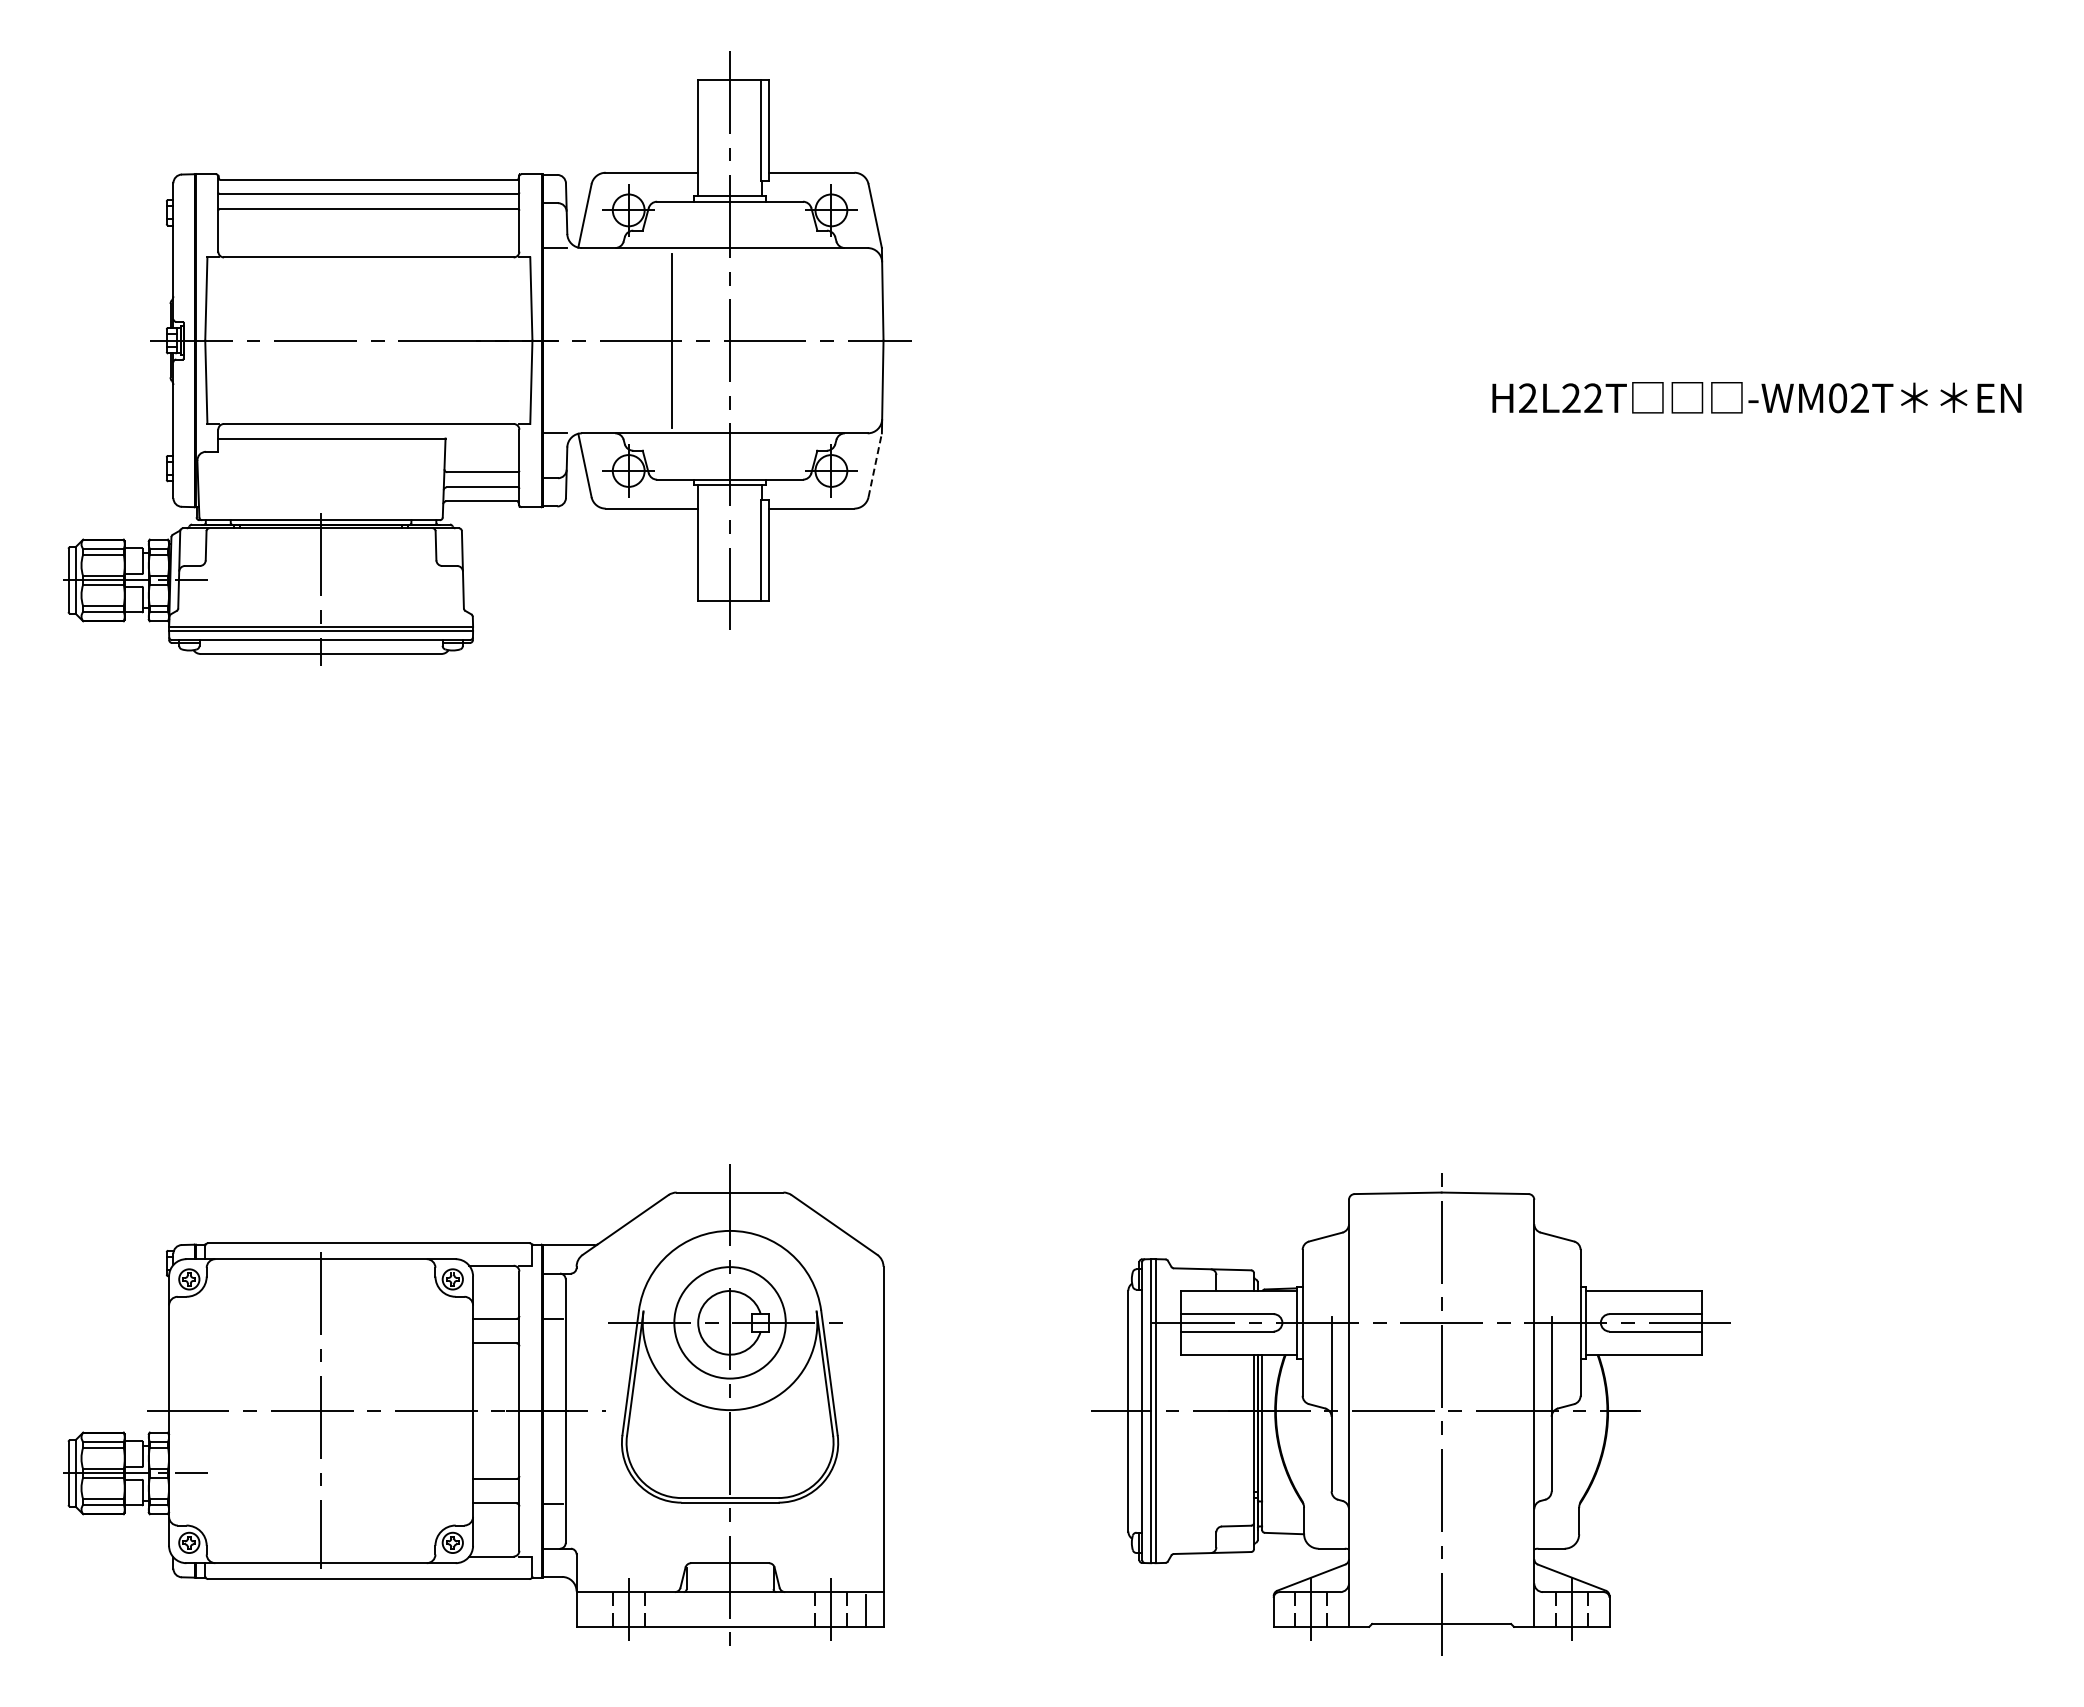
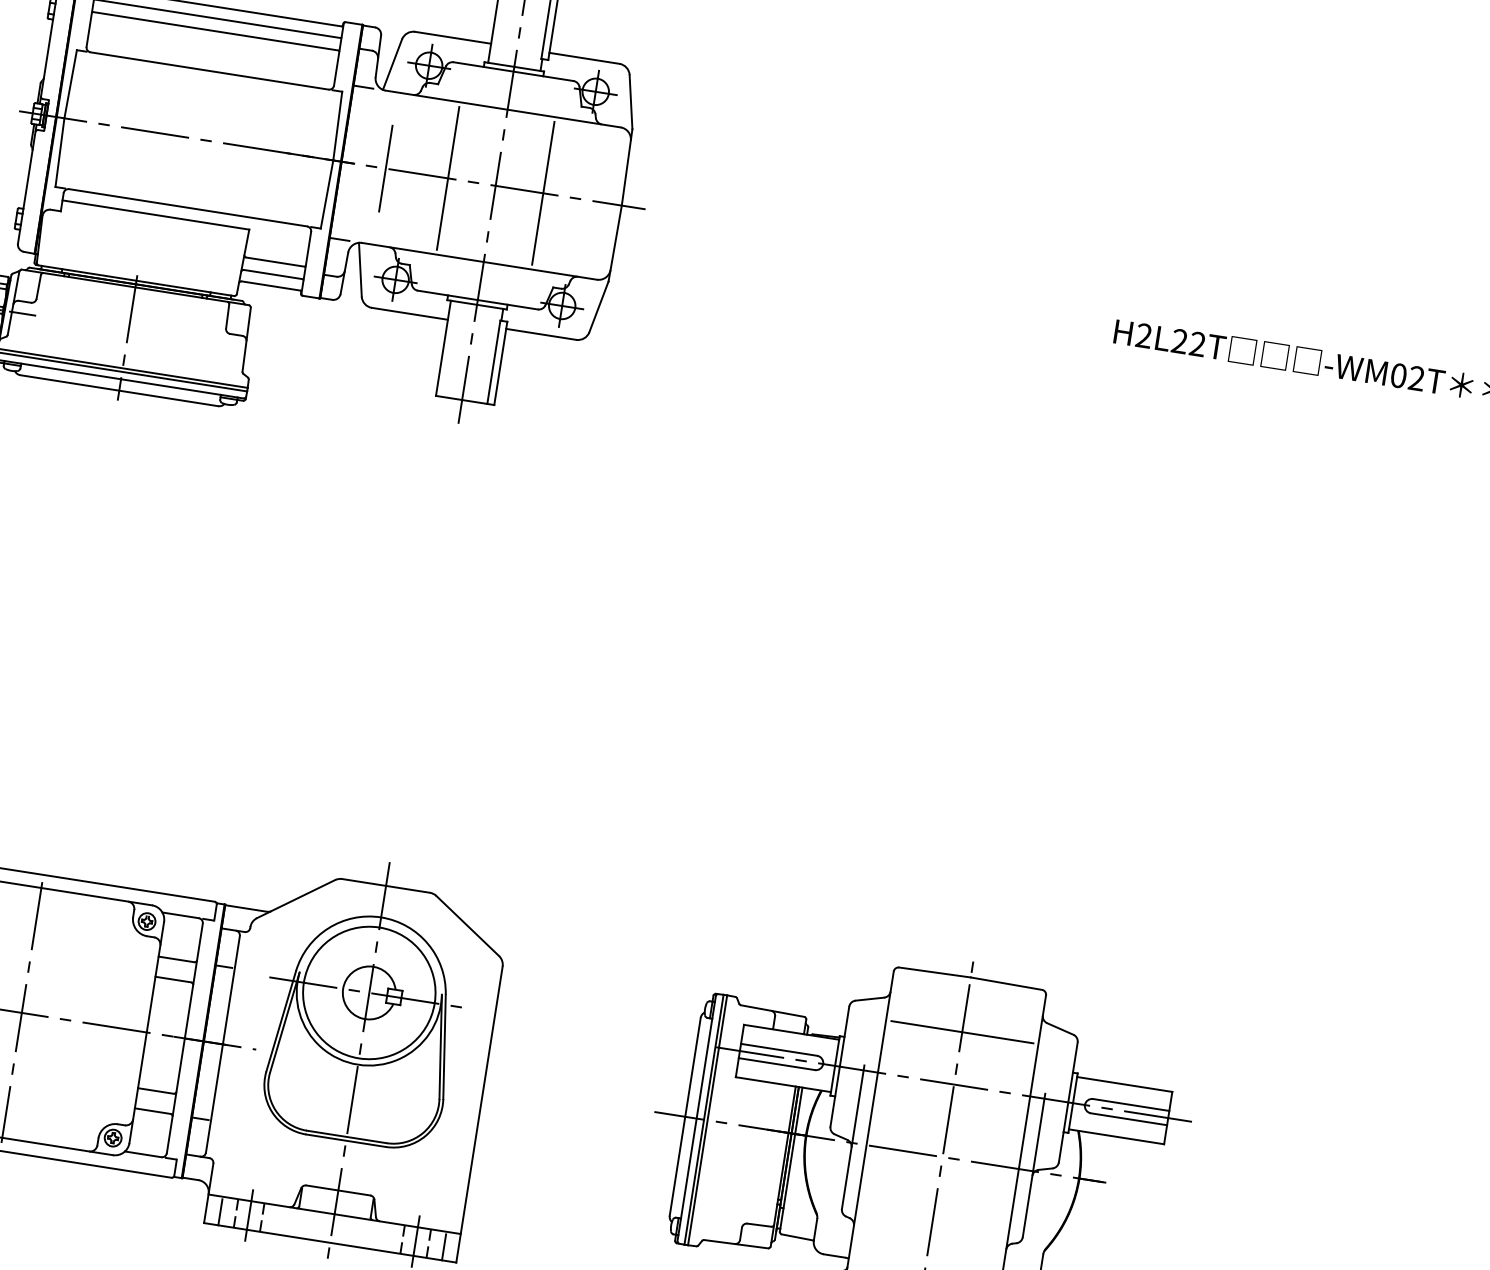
line: (596, 340) -> (385, 168), added
line: (787, 340) -> (542, 193), added
line: (875, 465) -> (599, 307), dashed -> solid
line: (1441, 1259) -> (962, 1032), added
circle: (729, 1322) -> (368, 992), size x1.43
line: (593, 1610) -> (220, 1211), added

